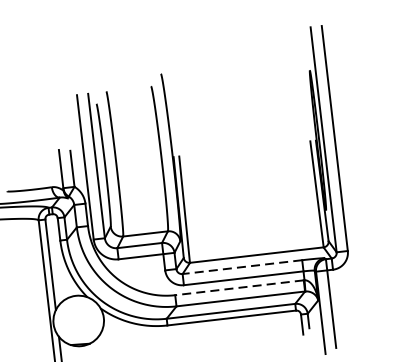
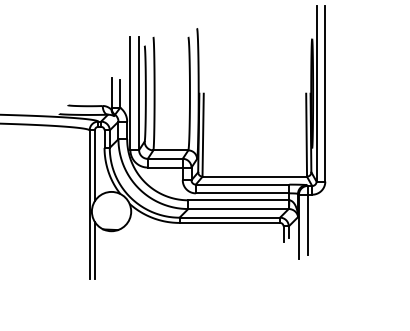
line: (242, 266) -> (242, 184), dashed -> solid
line: (239, 288) -> (238, 200), dashed -> solid

